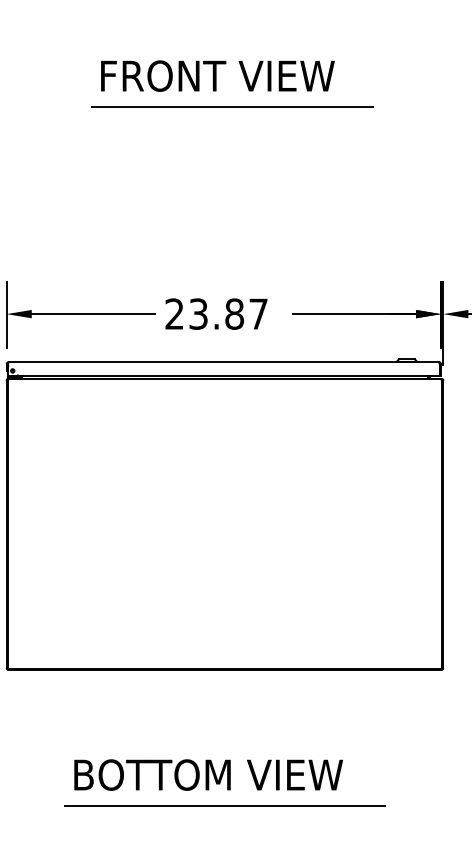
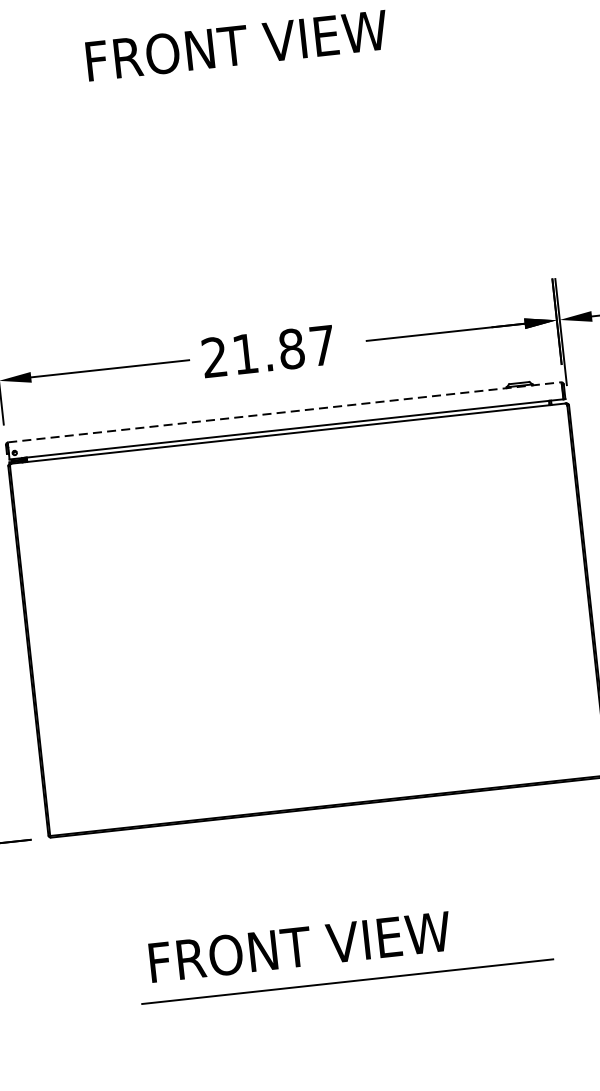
line: (232, 106) -> (260, 82), removed
text: (198, 313) -> (245, 353), 23.87 -> 21.87
line: (224, 362) -> (285, 412), solid -> dashed
text: (210, 774) -> (325, 943), BOTTOM VIEW -> FRONT VIEW

